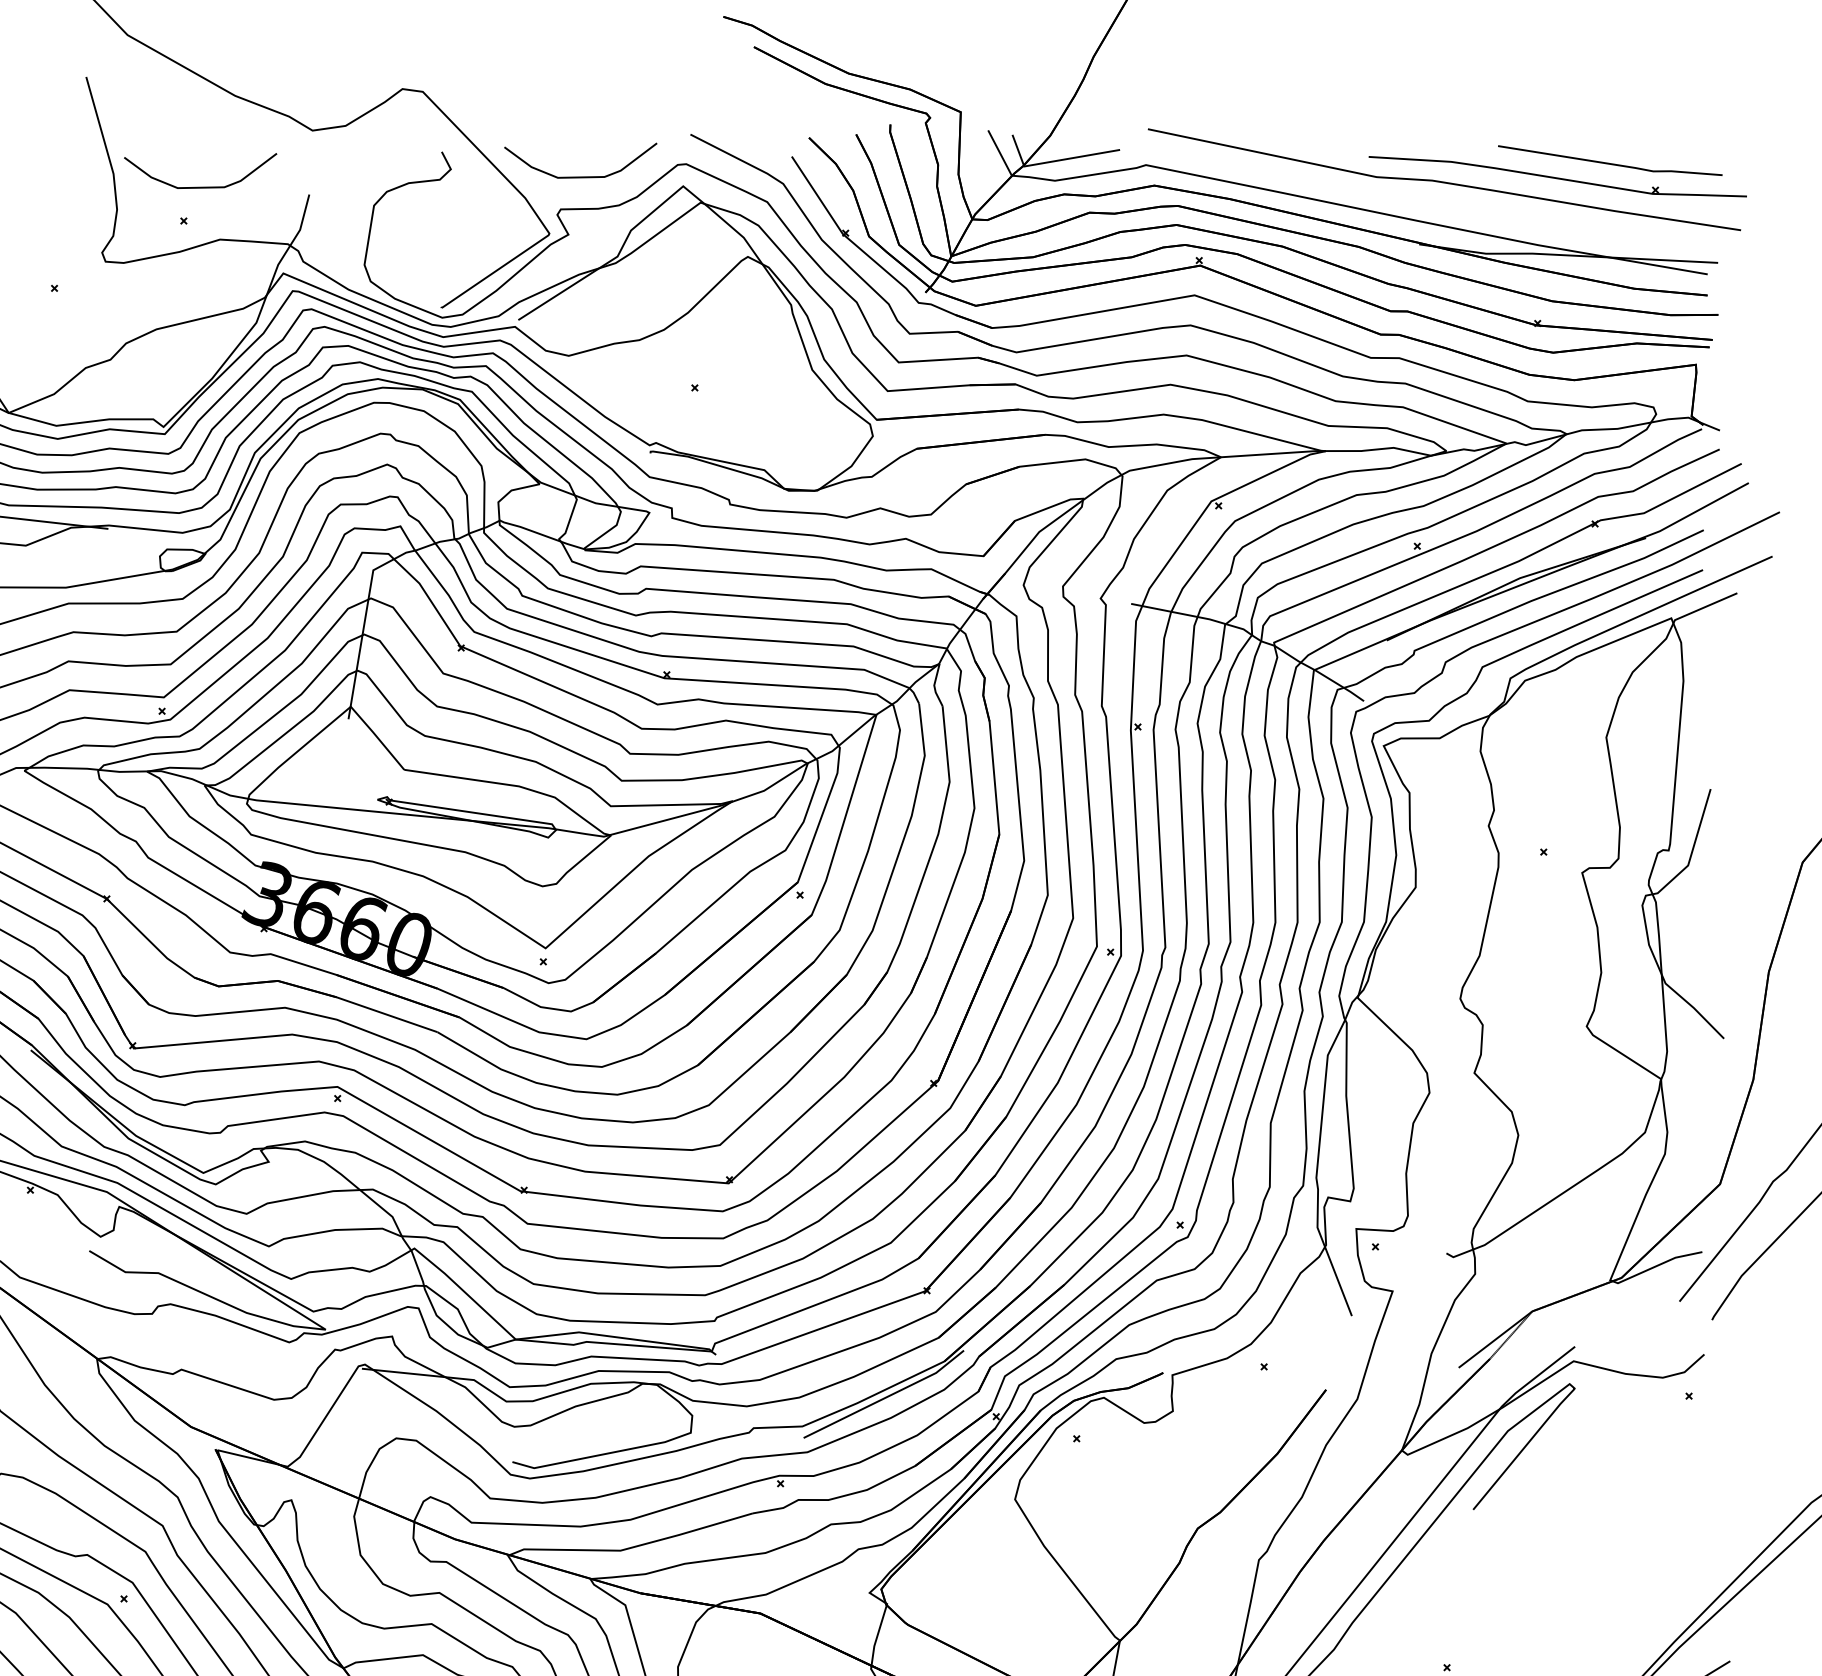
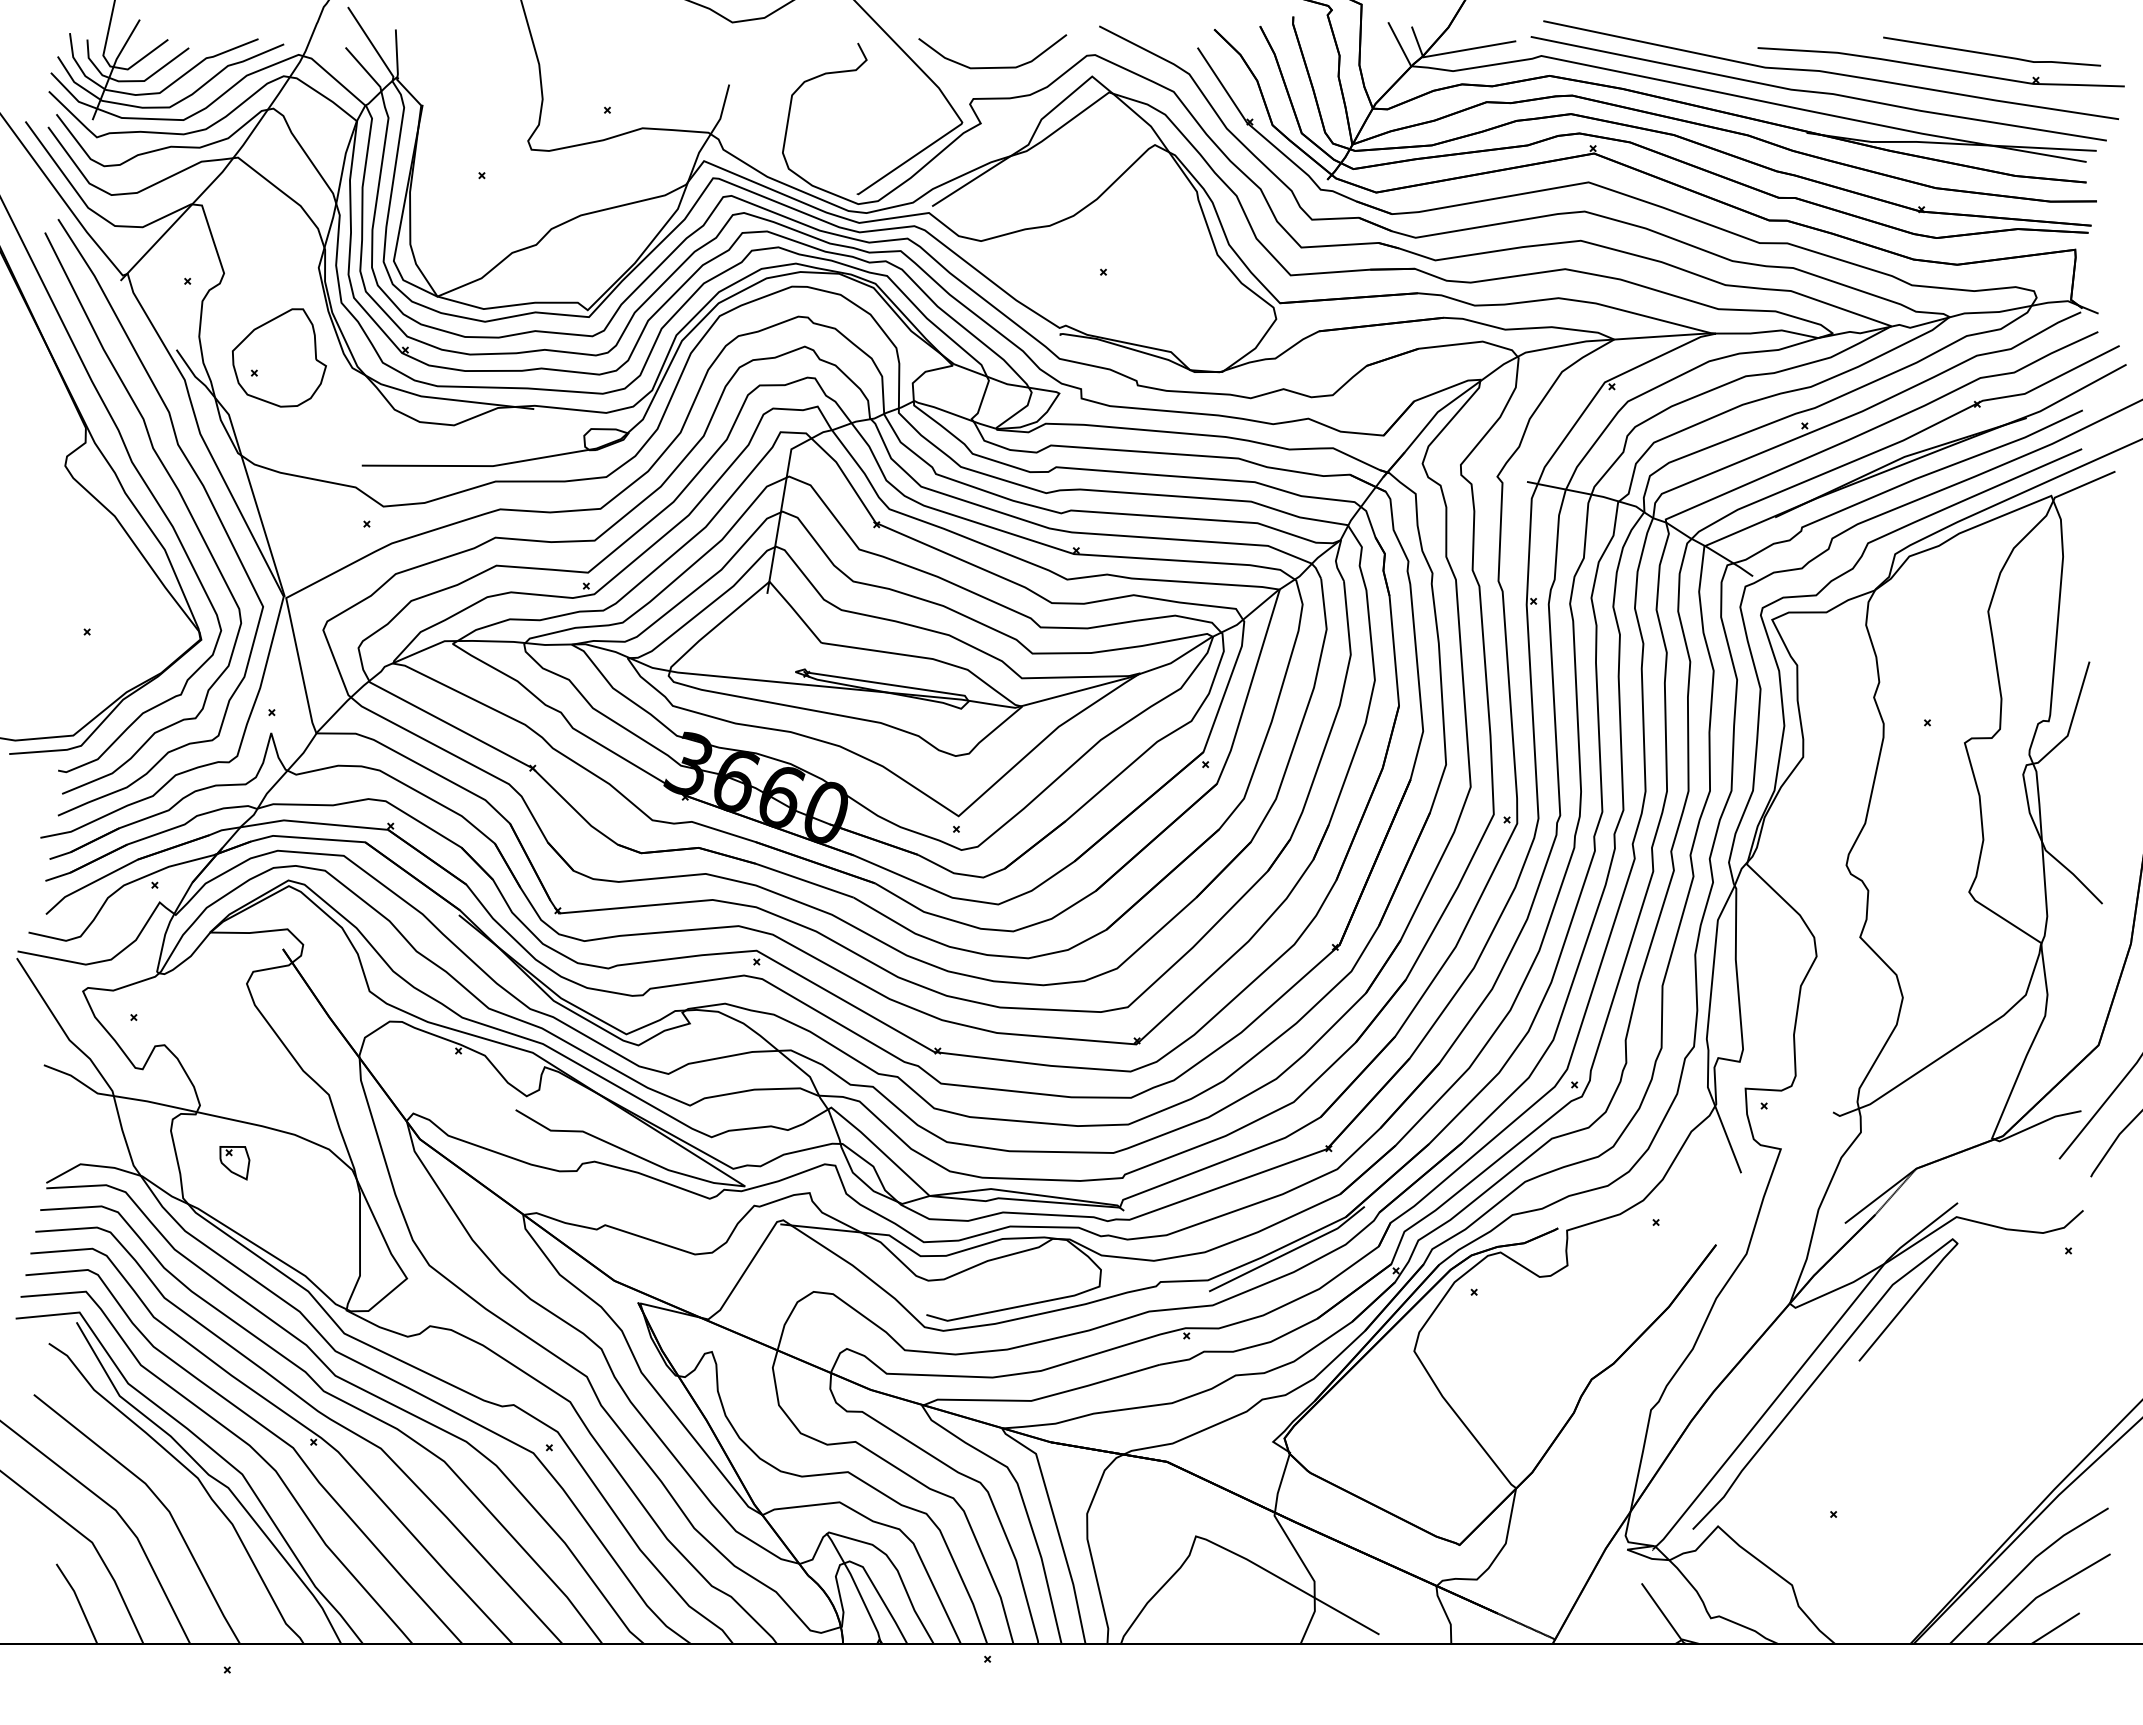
curve: (205, 186) -> (628, 76), removed
curve: (1431, 201) -> (1818, 91), added

